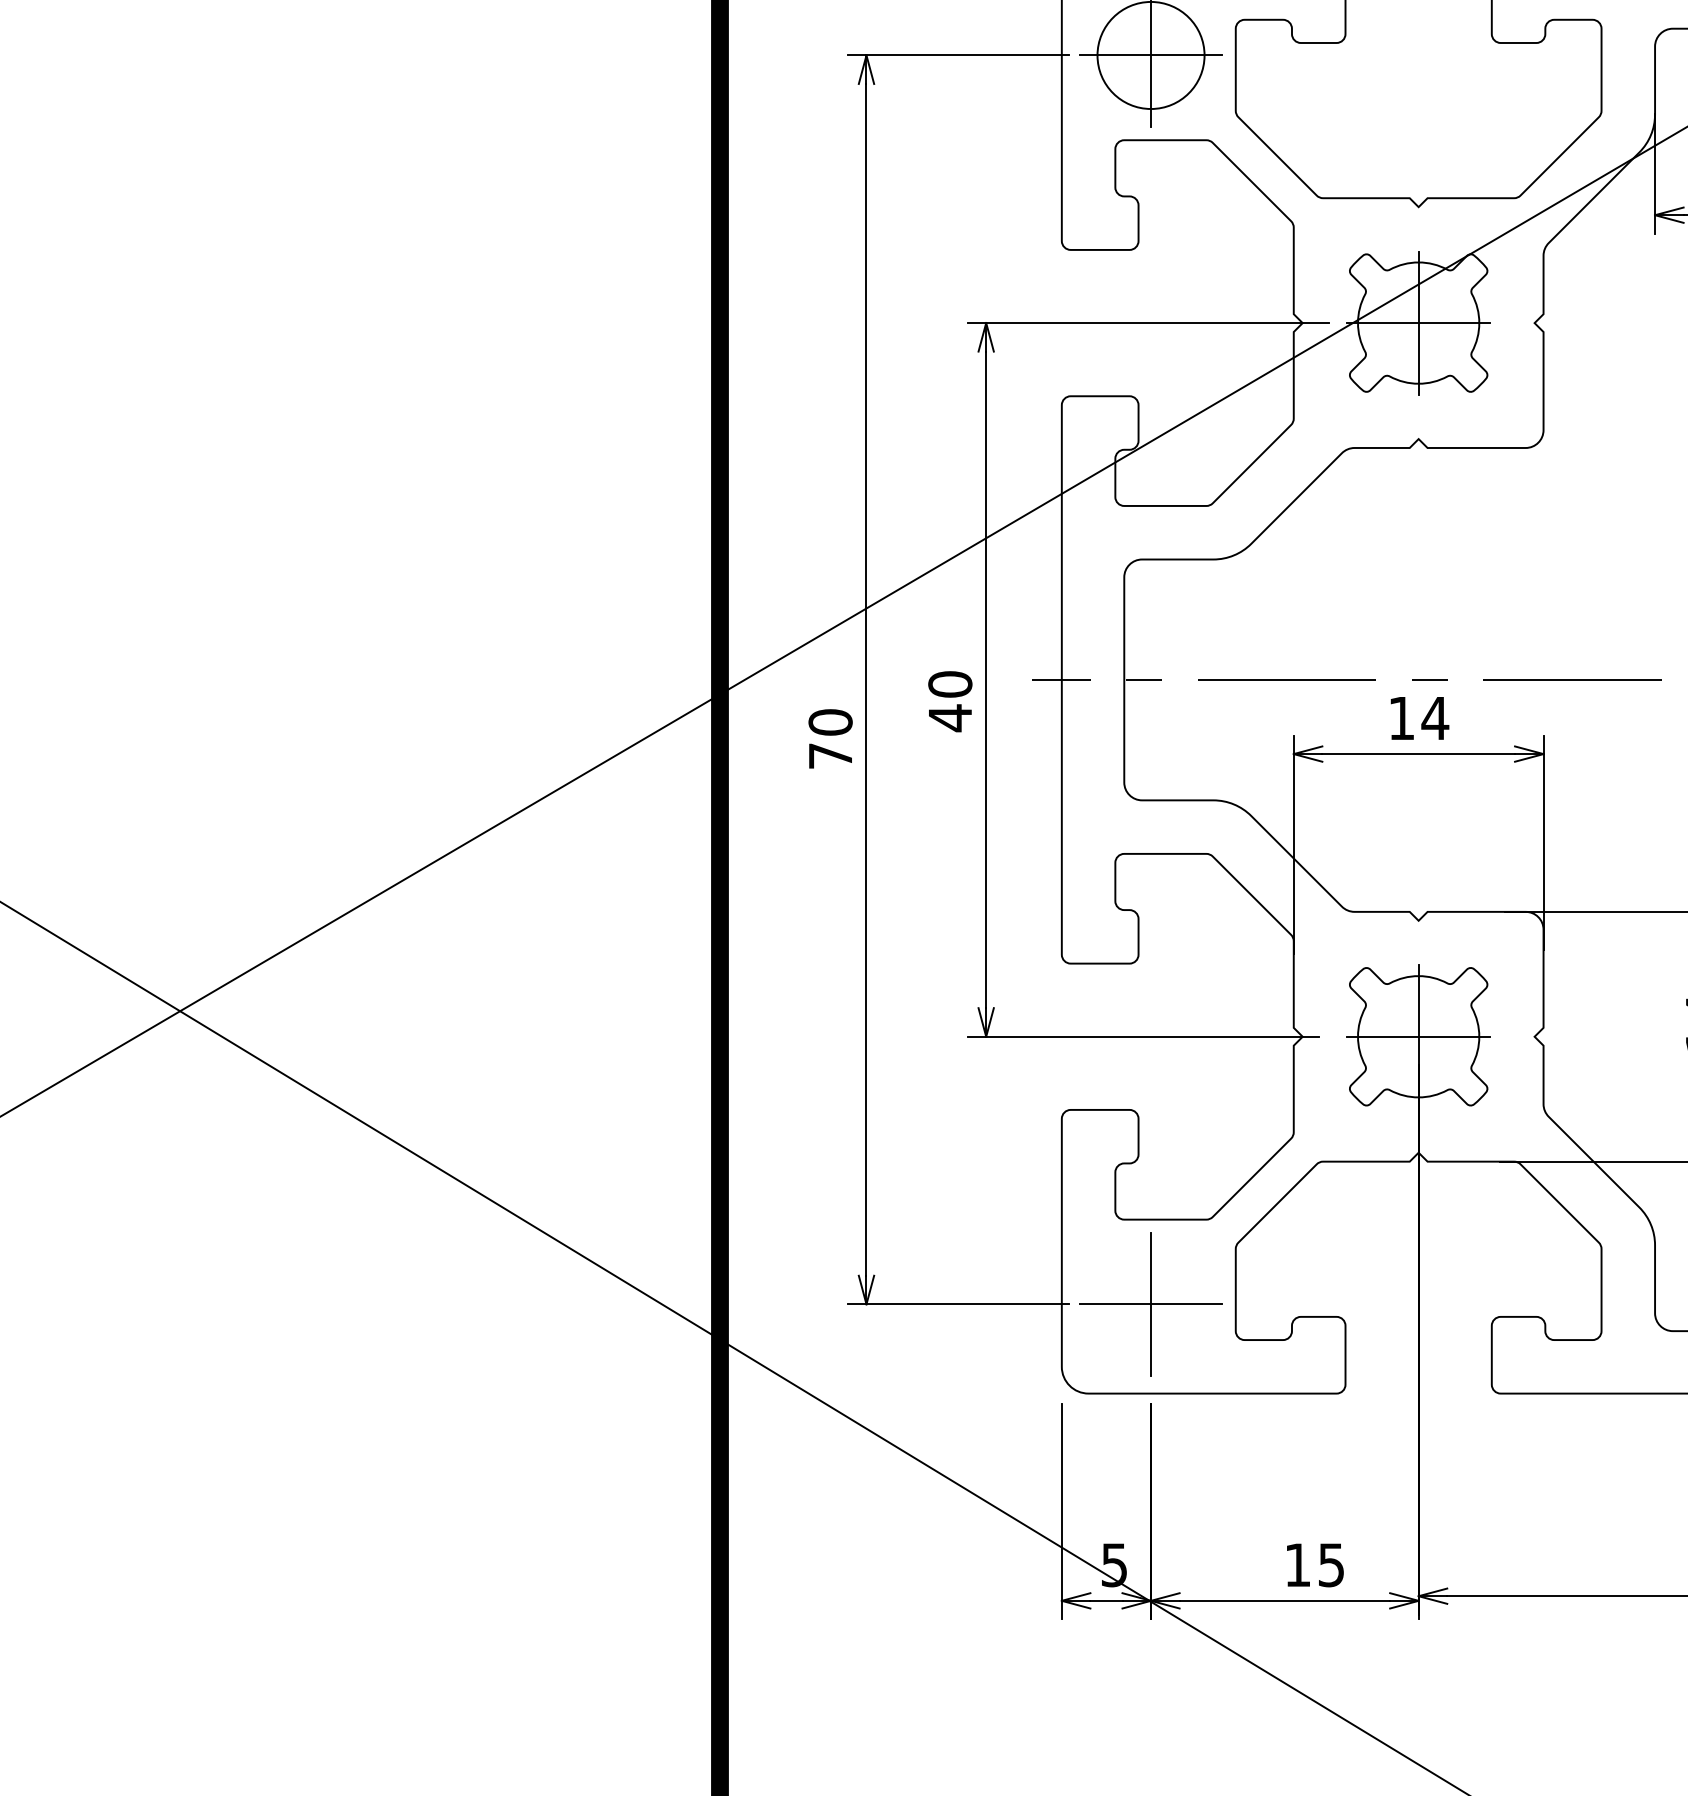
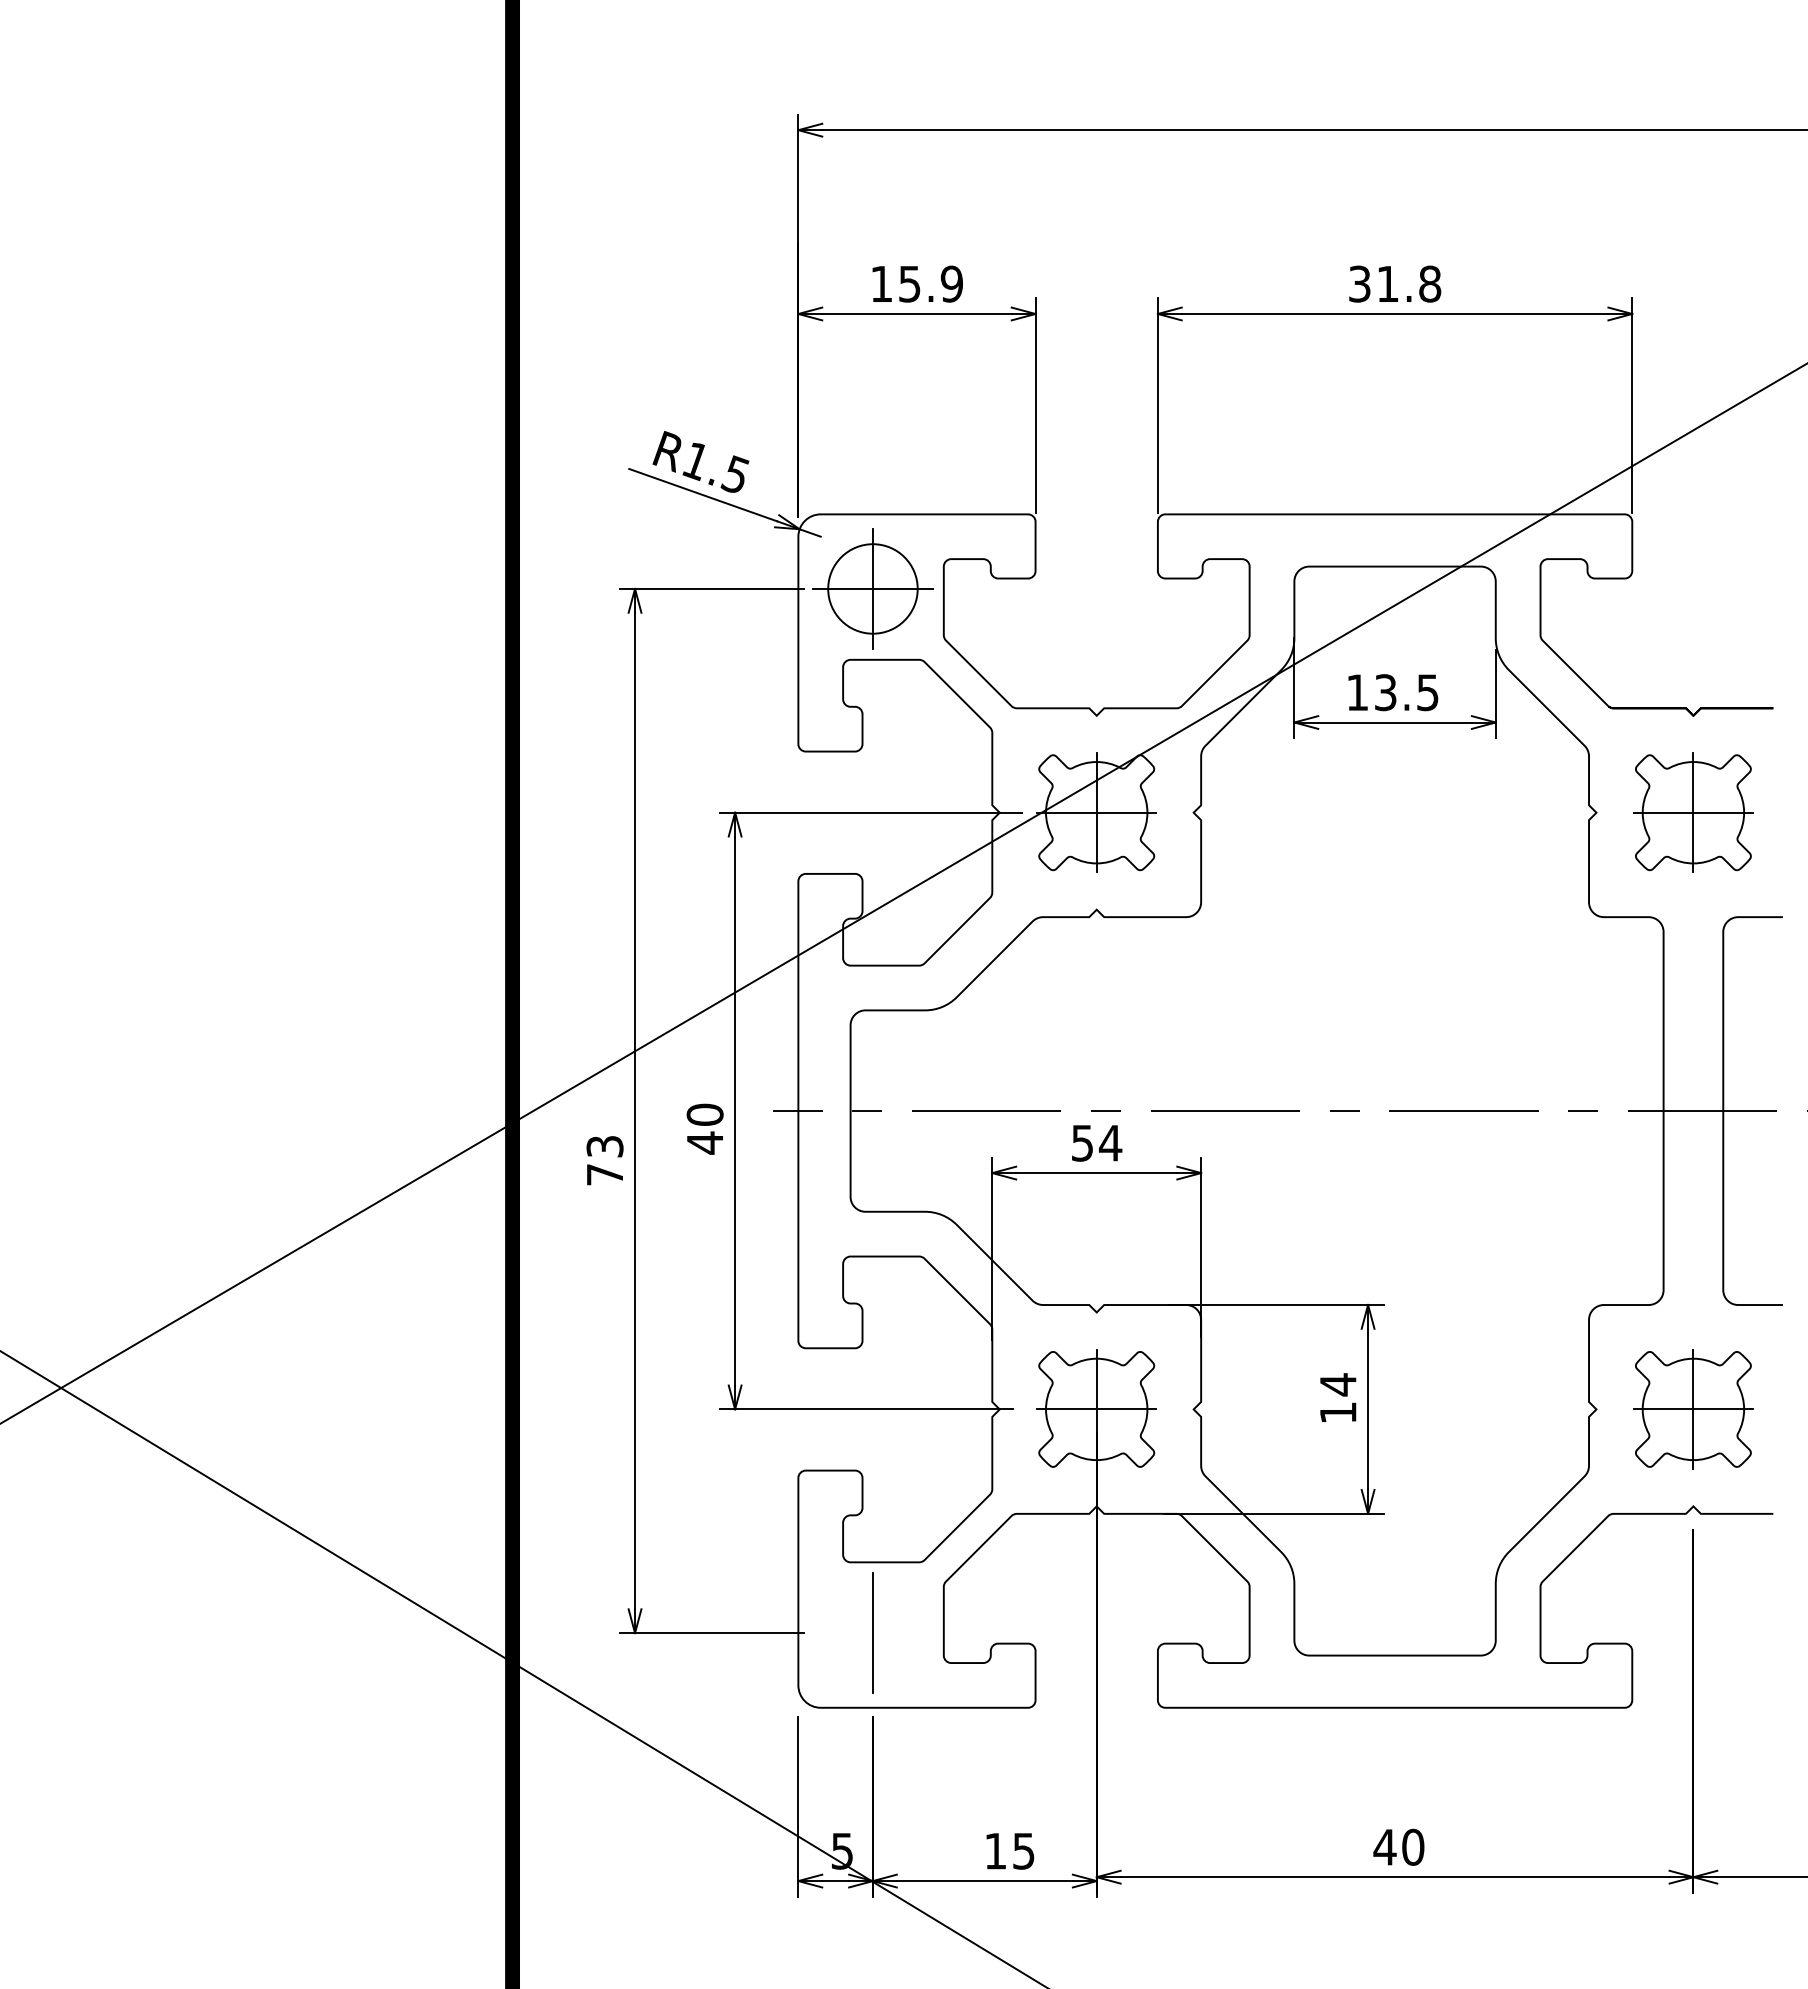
text: (1401, 718) -> (1082, 1143), 14 -> 54
text: (829, 722) -> (604, 1146), 70 -> 73
line: (1150, 1304) -> (872, 1633), removed

